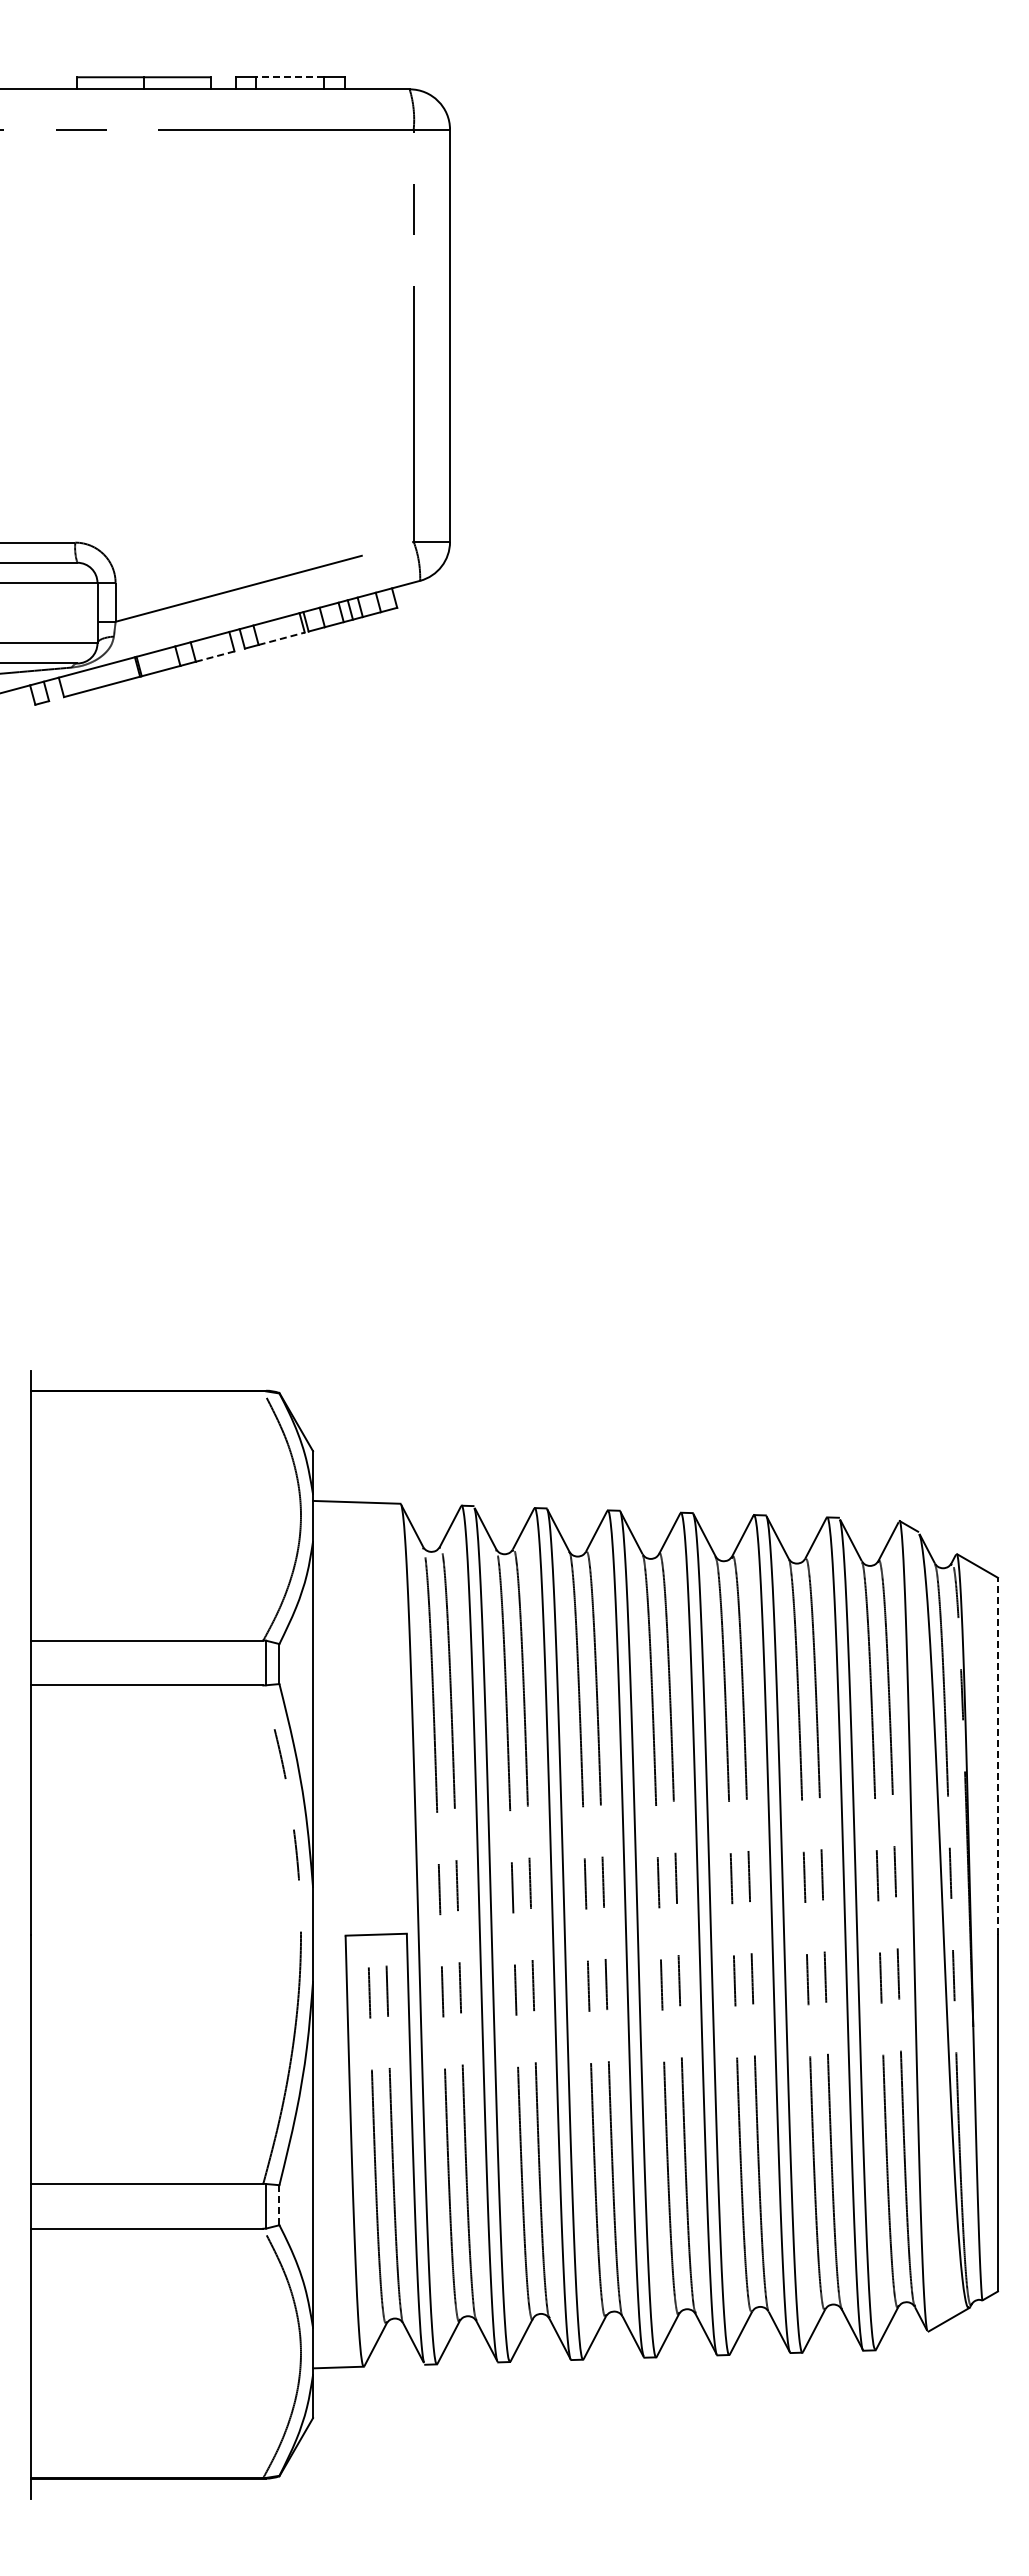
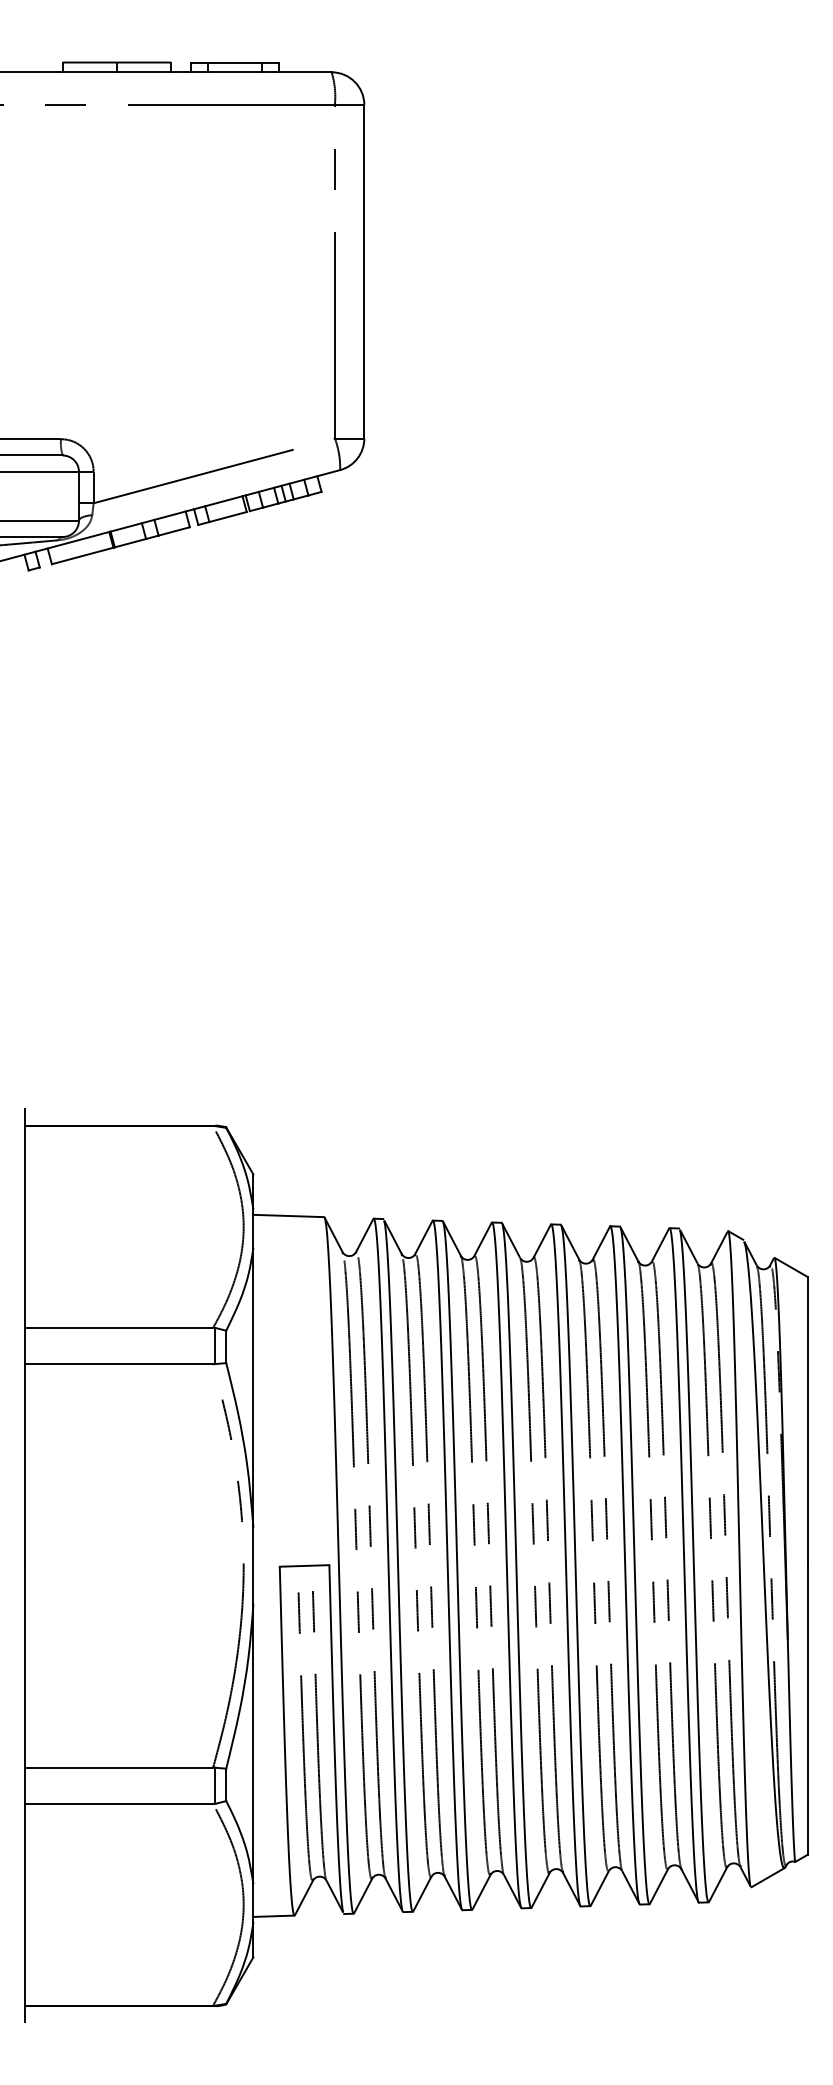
line: (290, 77) -> (235, 62), dashed -> solid
line: (281, 638) -> (227, 516), dashed -> solid
line: (215, 656) -> (174, 531), dashed -> solid
line: (997, 1755) -> (807, 1420), dashed -> solid
line: (279, 2204) -> (226, 1784), dashed -> solid

